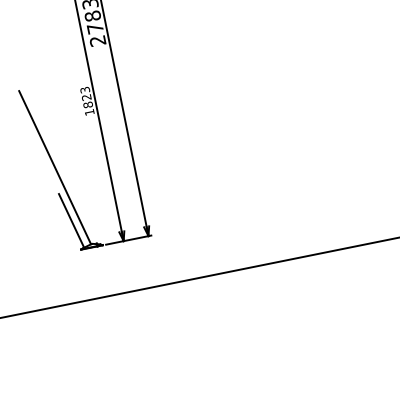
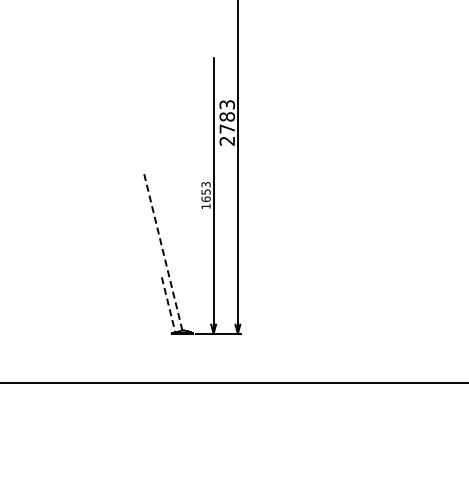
text: (86, 101) -> (205, 195), 1823 -> 1653
line: (55, 167) -> (163, 251), solid -> dashed
line: (71, 221) -> (168, 305), solid -> dashed

